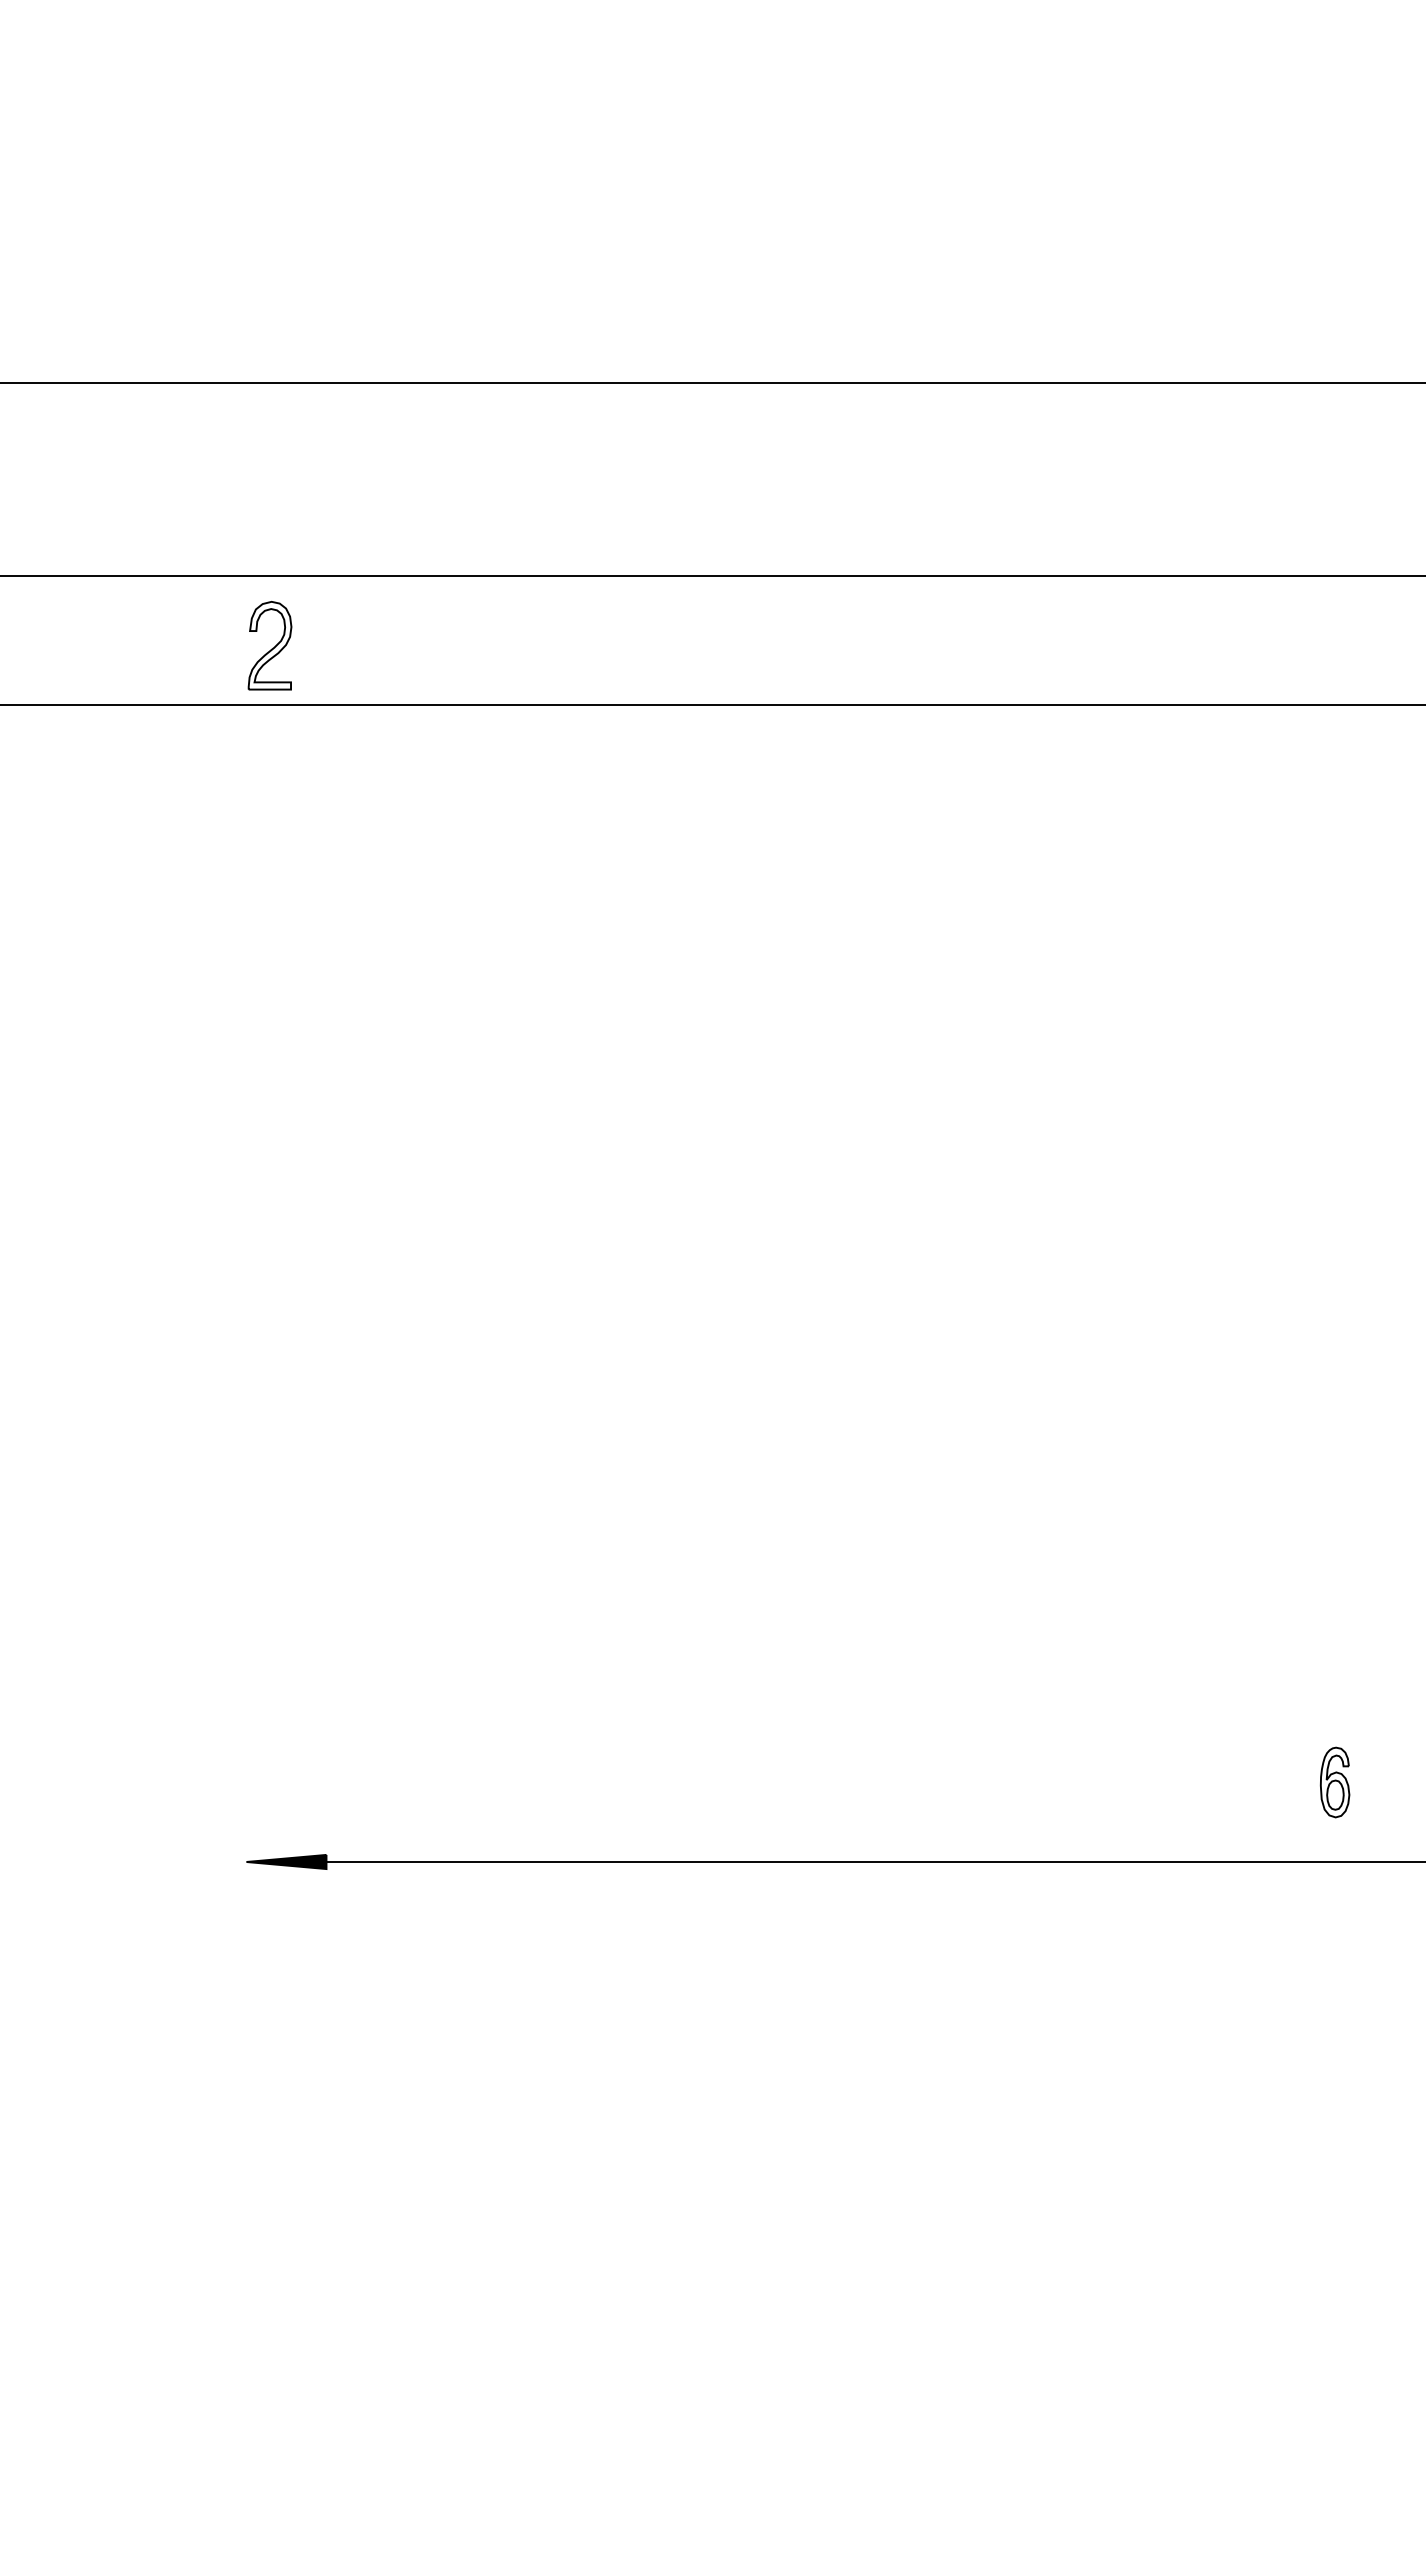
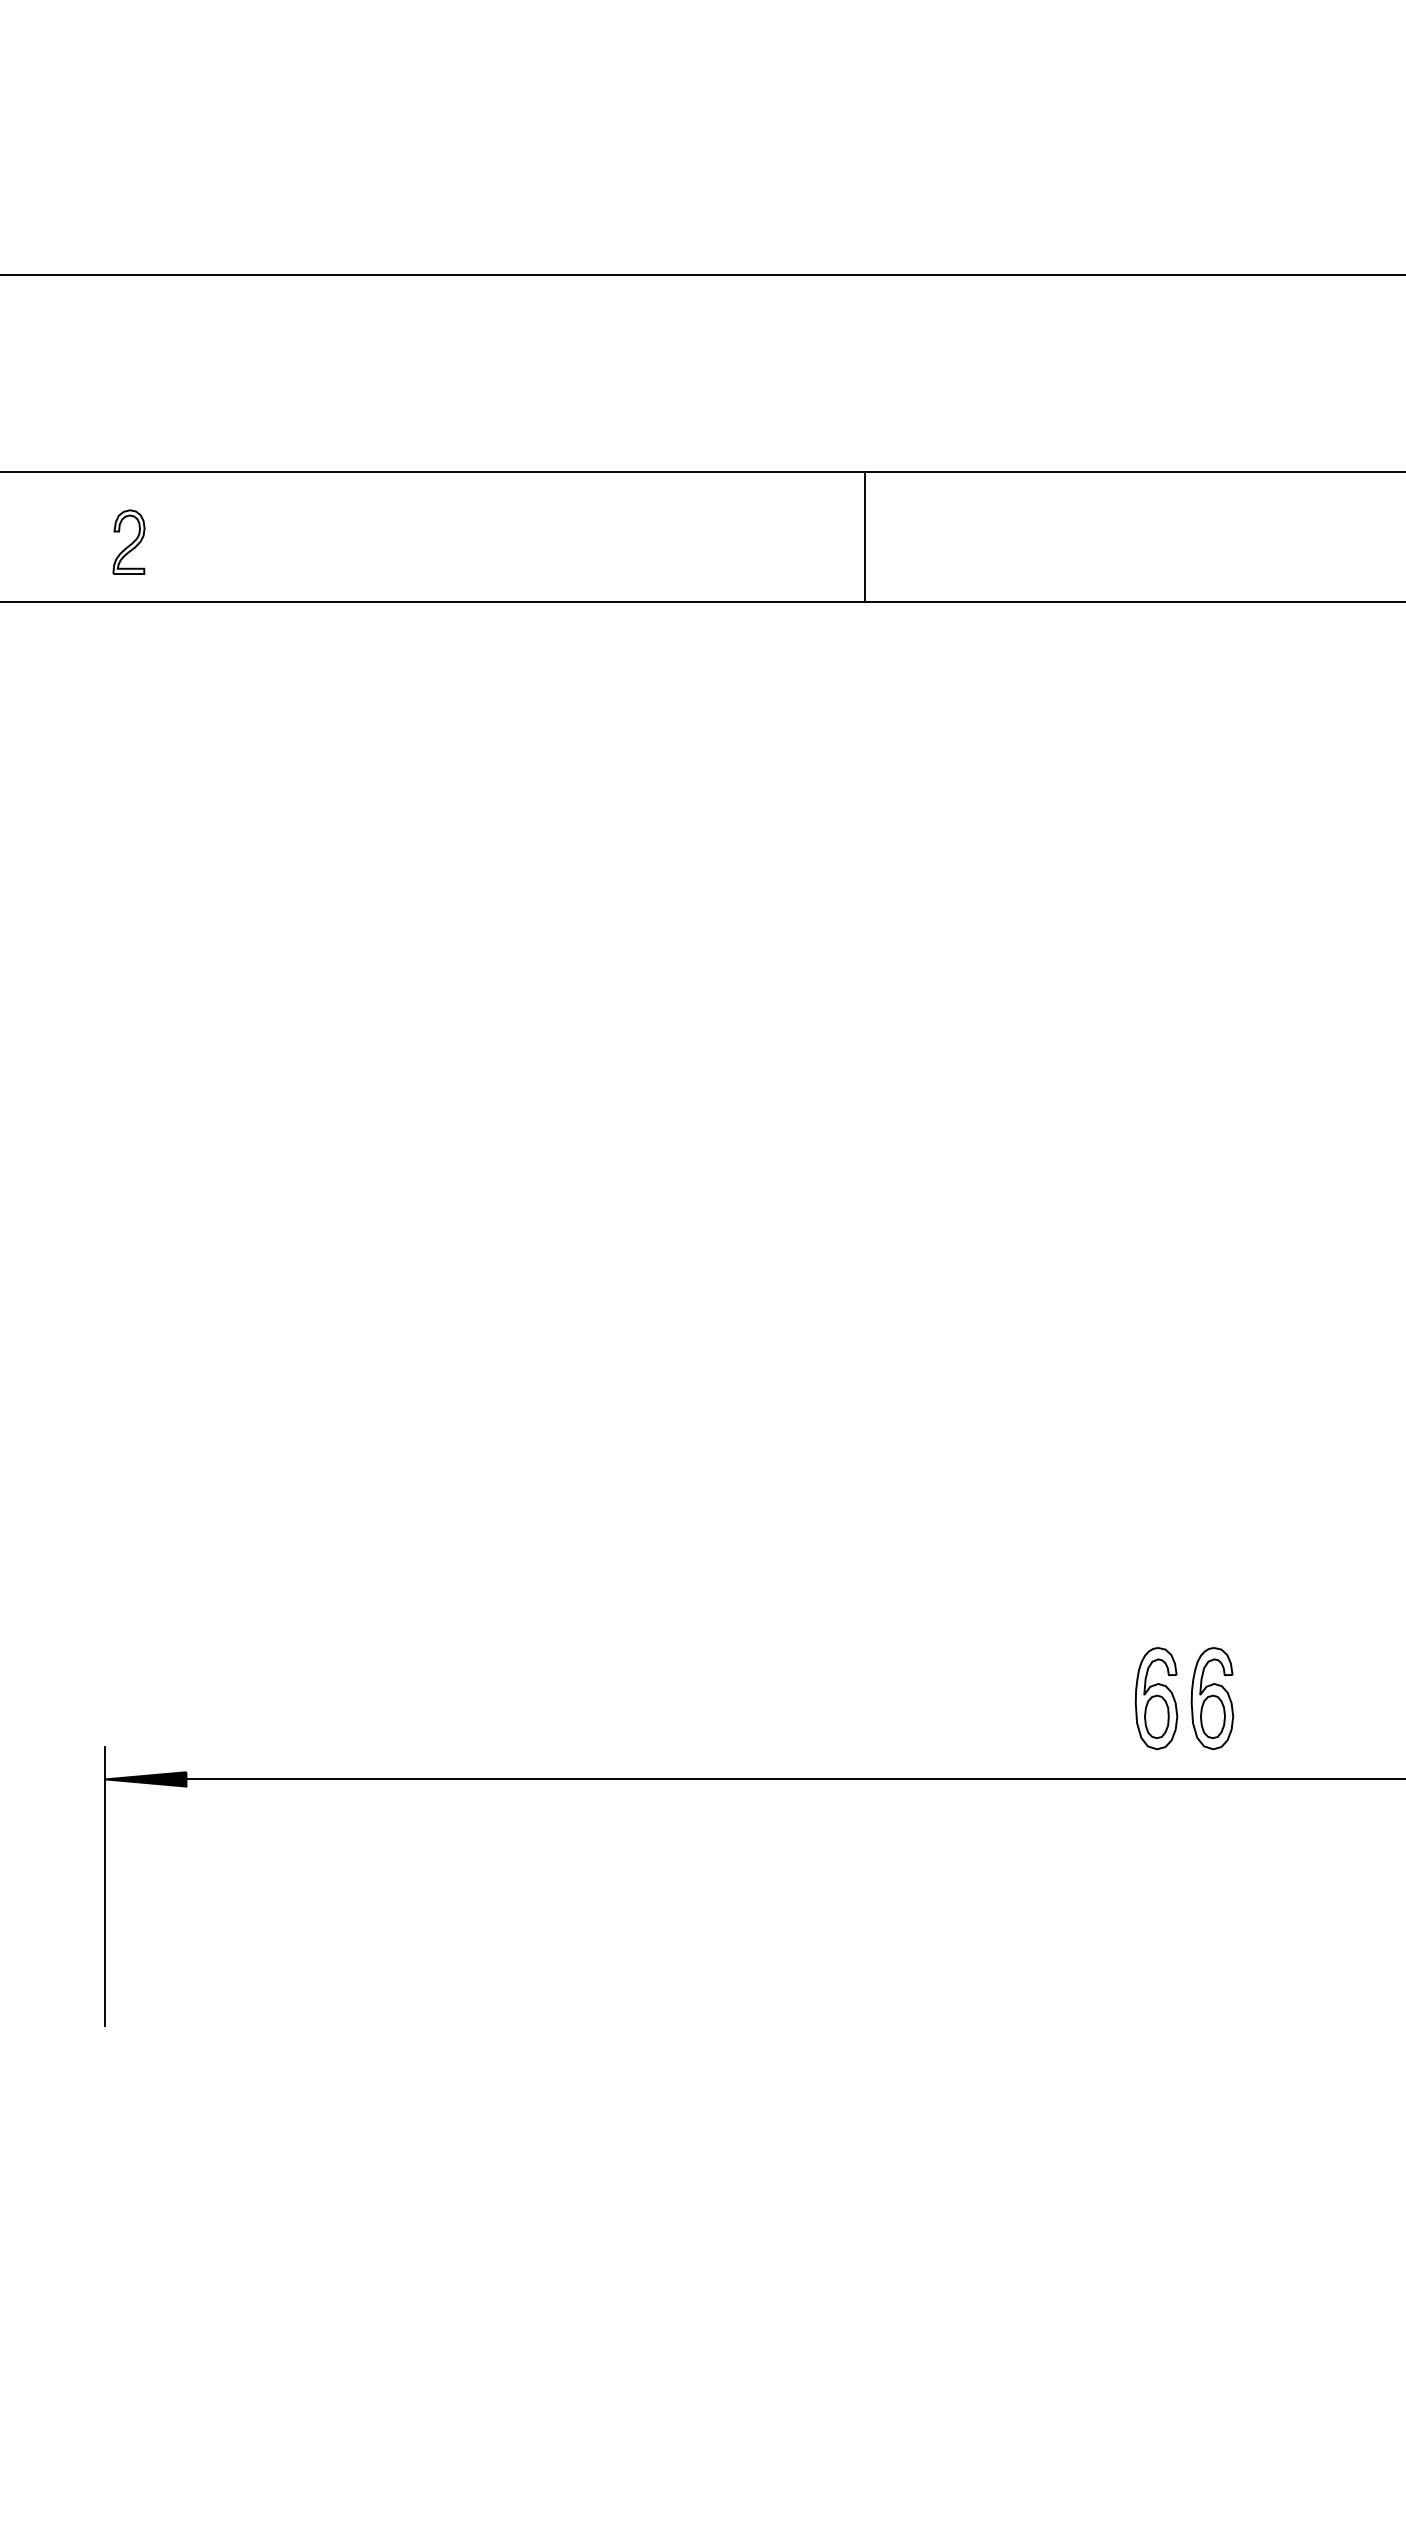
line: (993, 640) -> (864, 536), added
part: (269, 645) -> (128, 541), size x0.71
part: (1279, 1782) -> (1155, 1698), added
part: (1334, 1782) -> (1211, 1698), size x1.43
line: (246, 1966) -> (105, 1885), added

